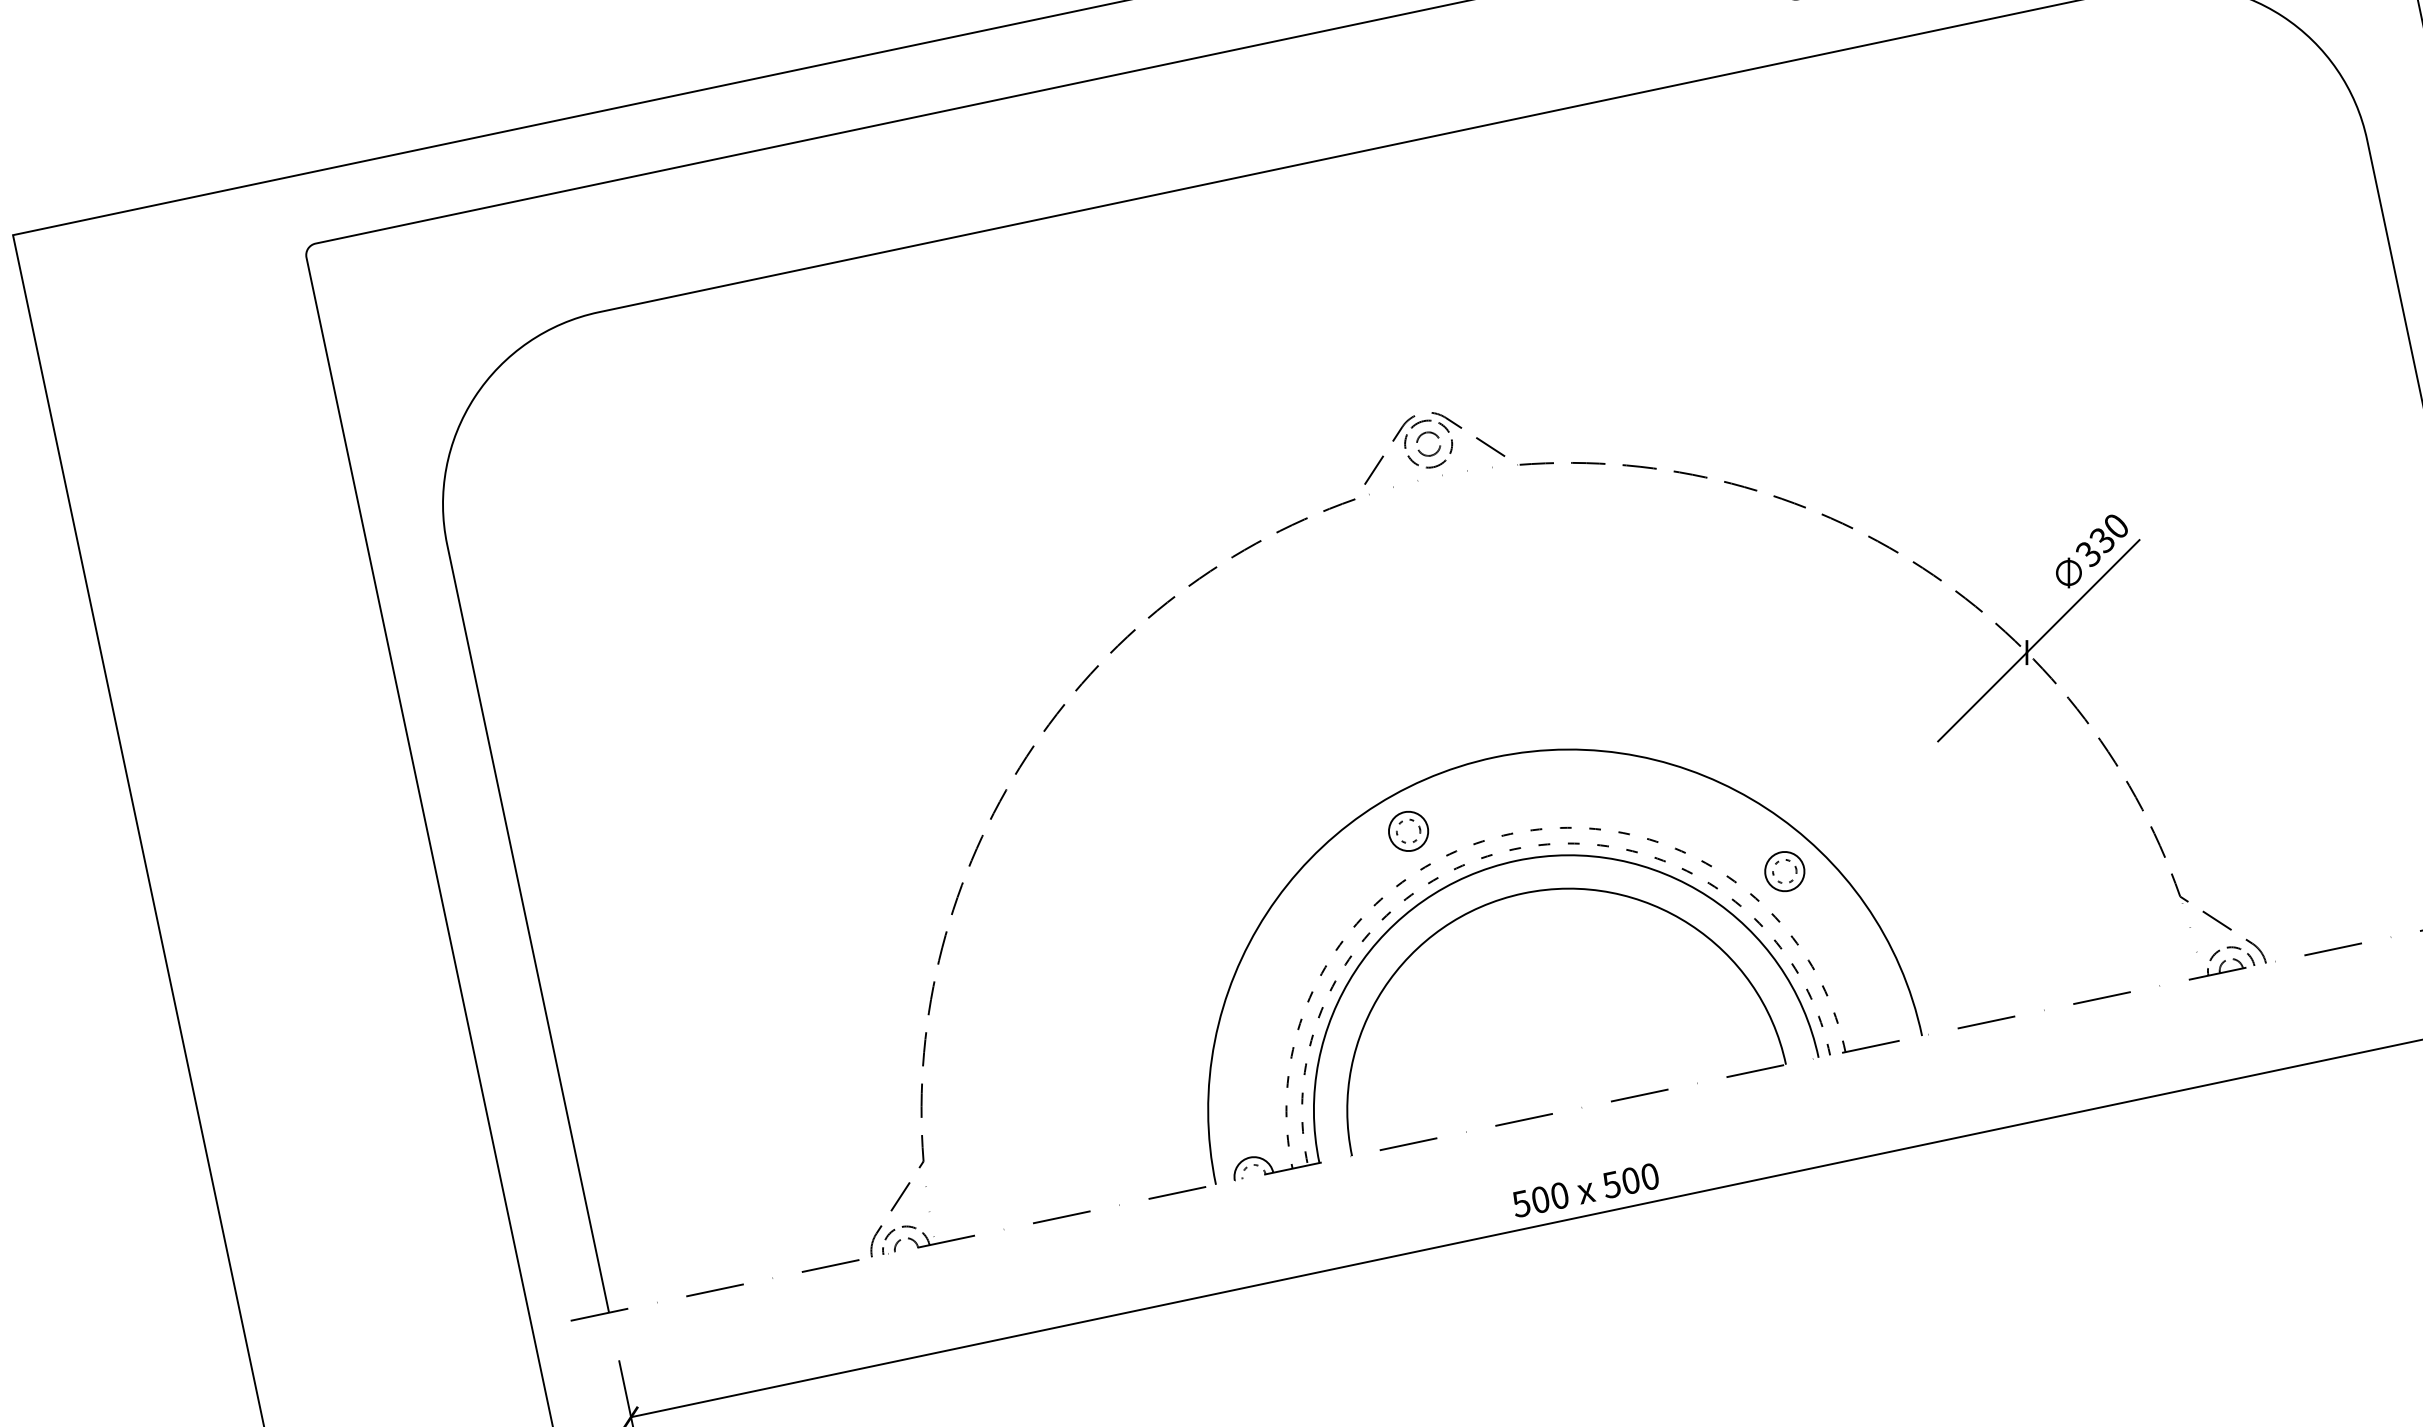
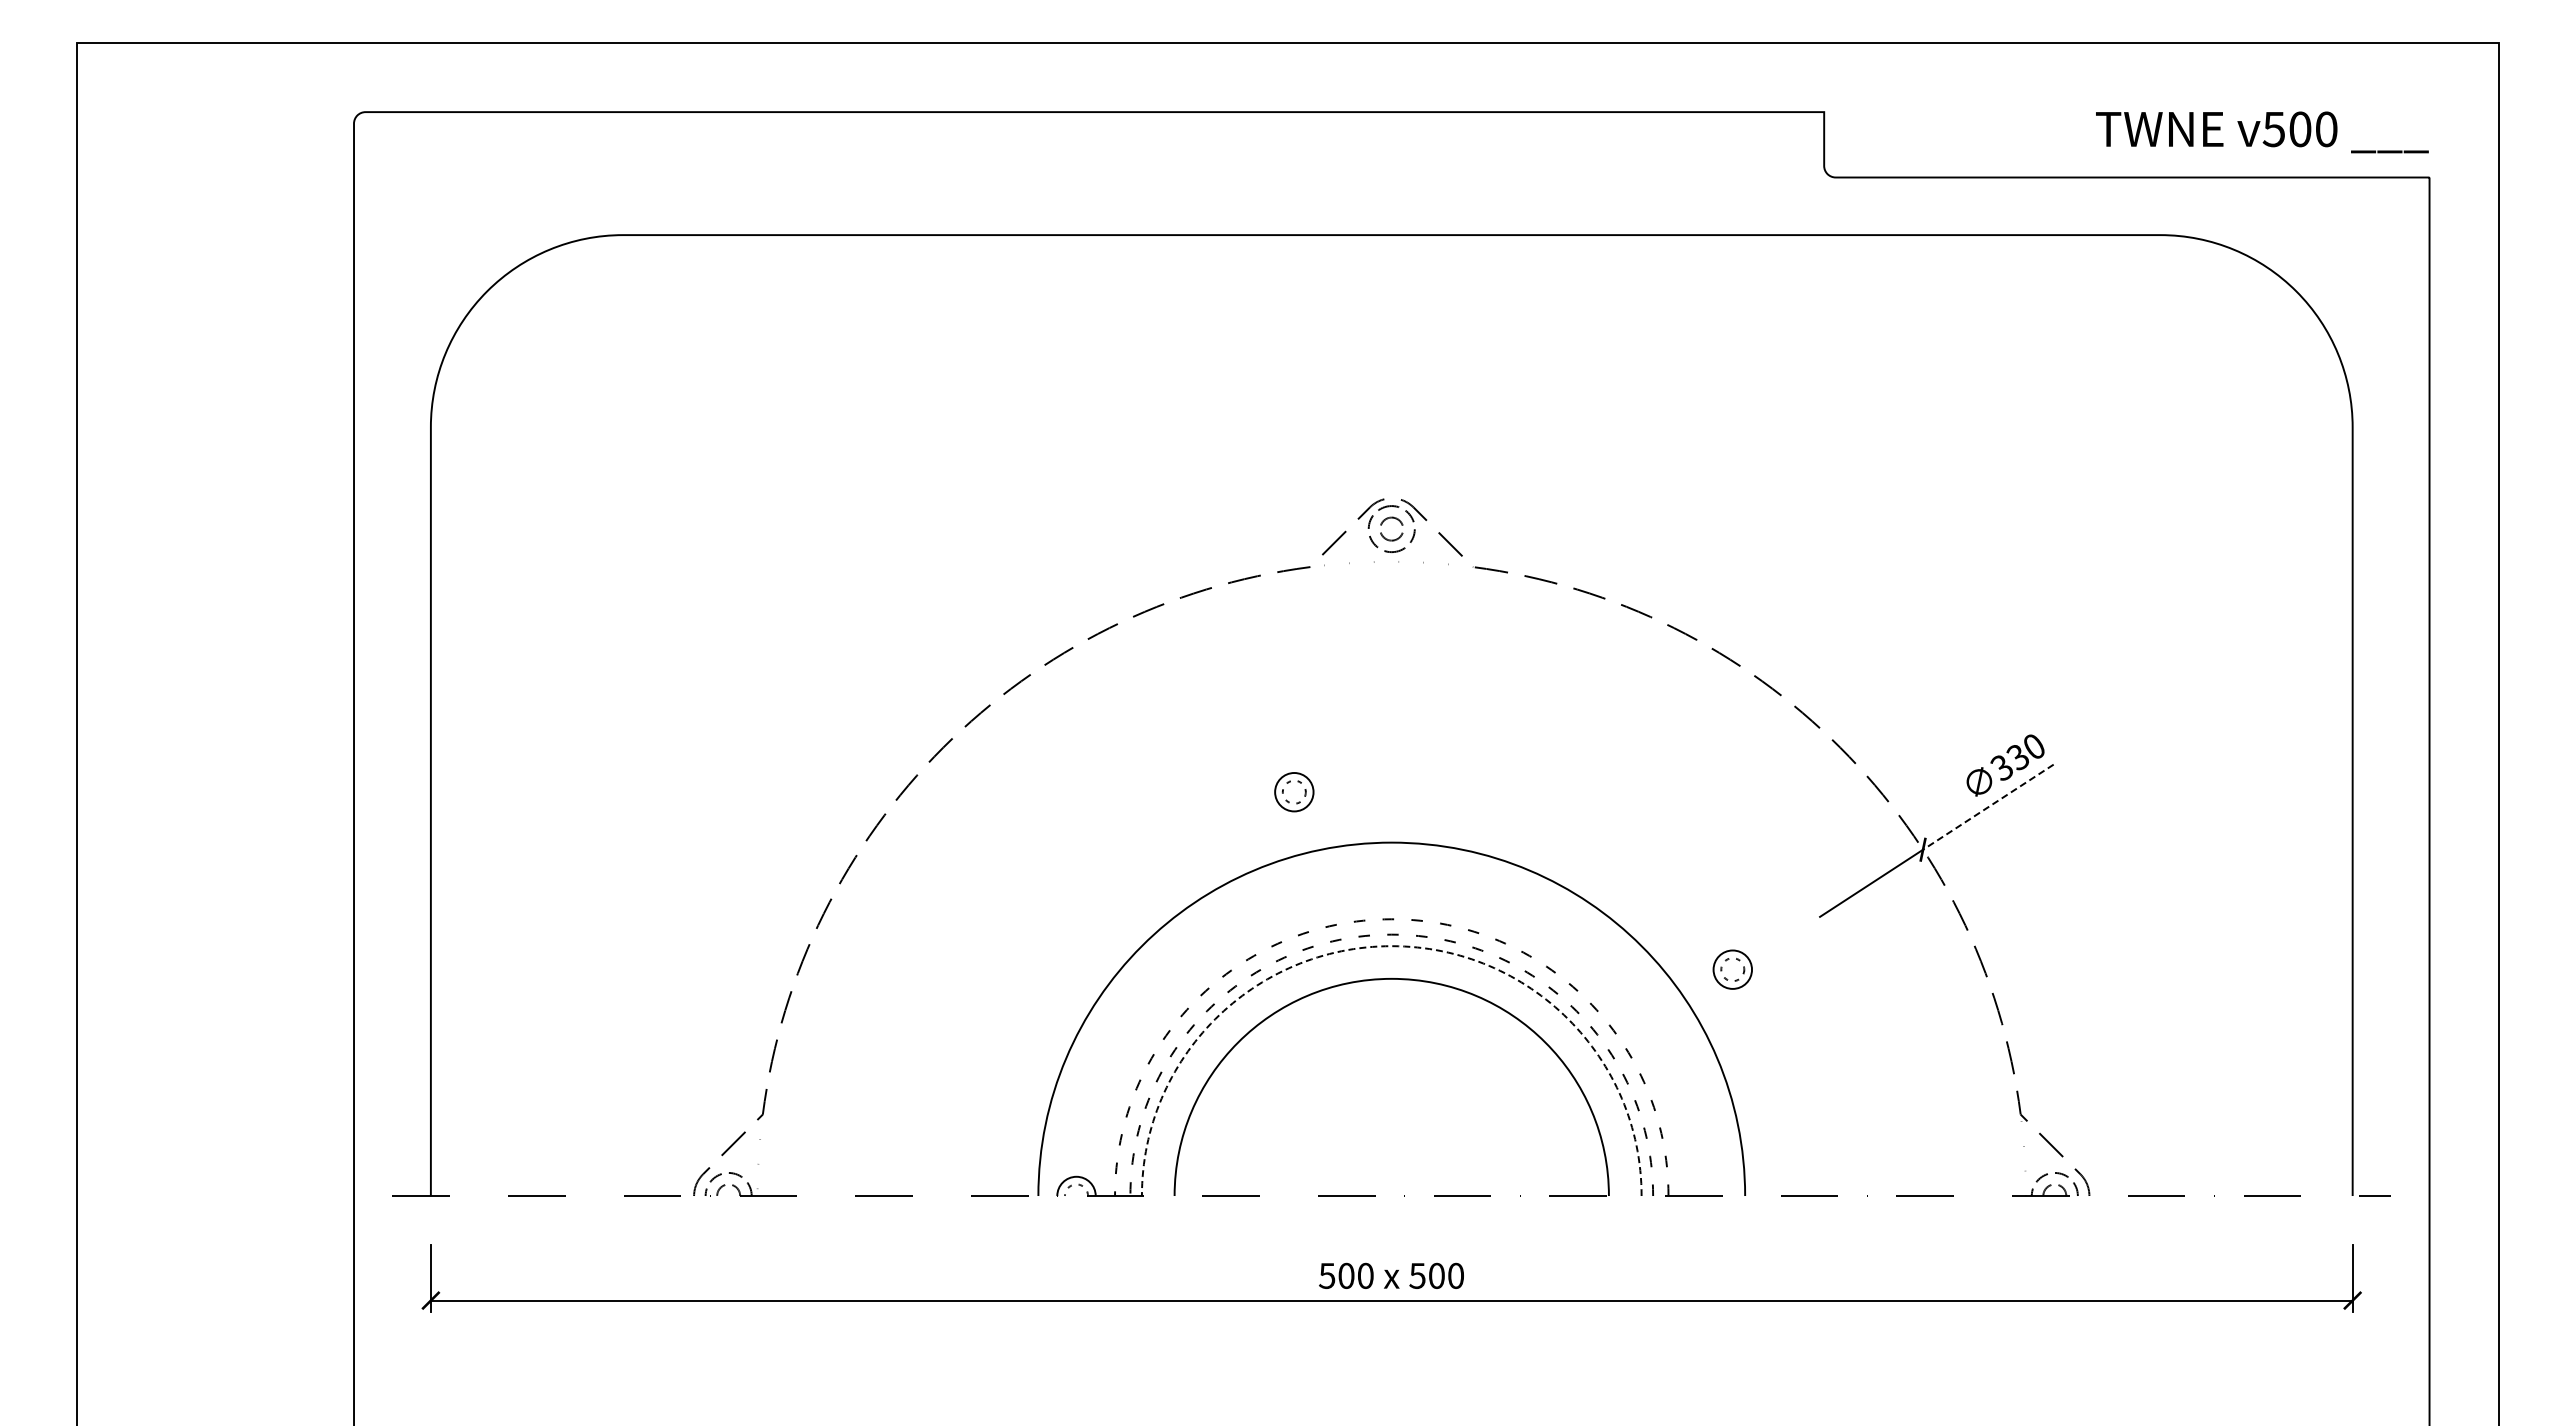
line: (2083, 596) -> (1988, 807), solid -> dashed
part: (1408, 831) -> (1294, 792), moved
arc: (1516, 861) -> (1391, 946), solid -> dashed
part: (1784, 871) -> (1732, 969), moved

